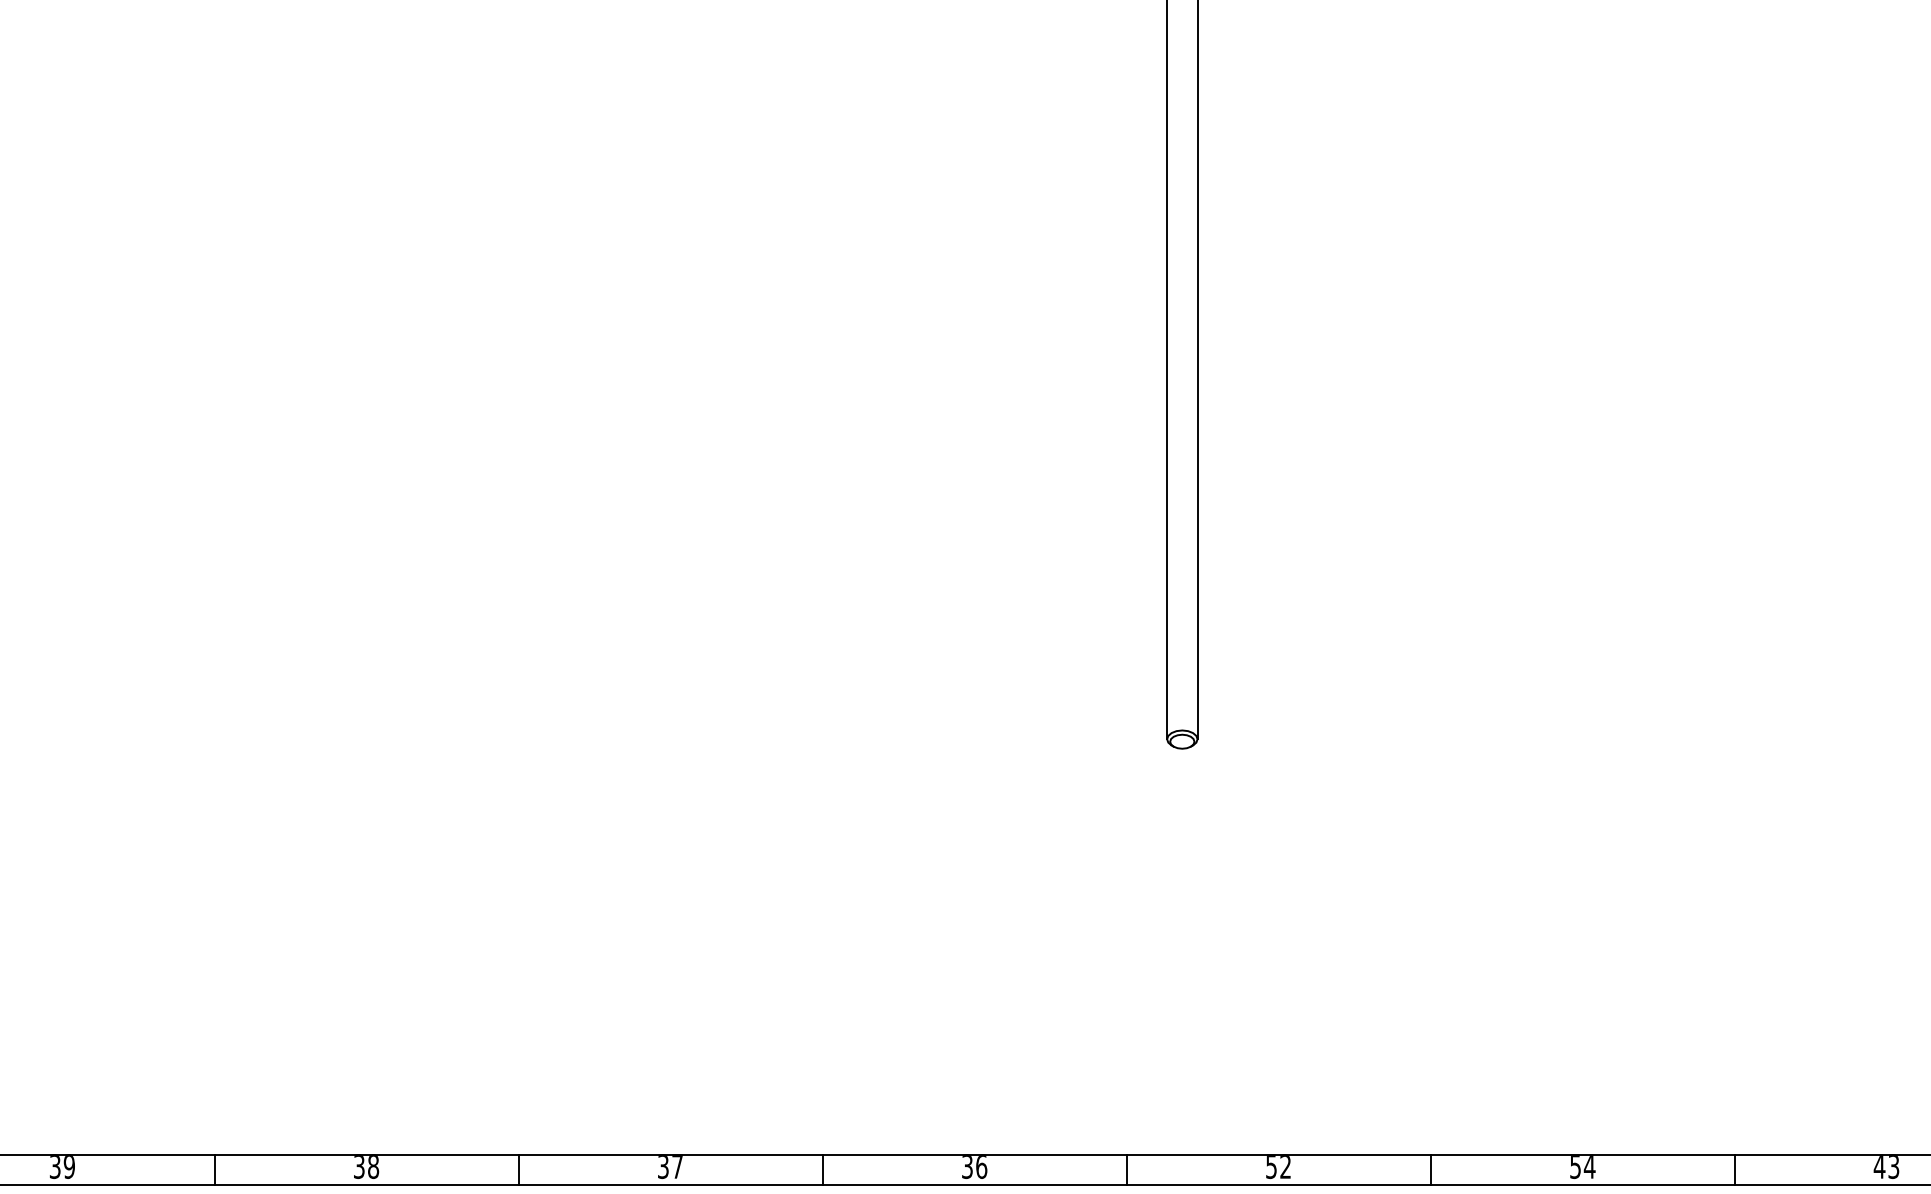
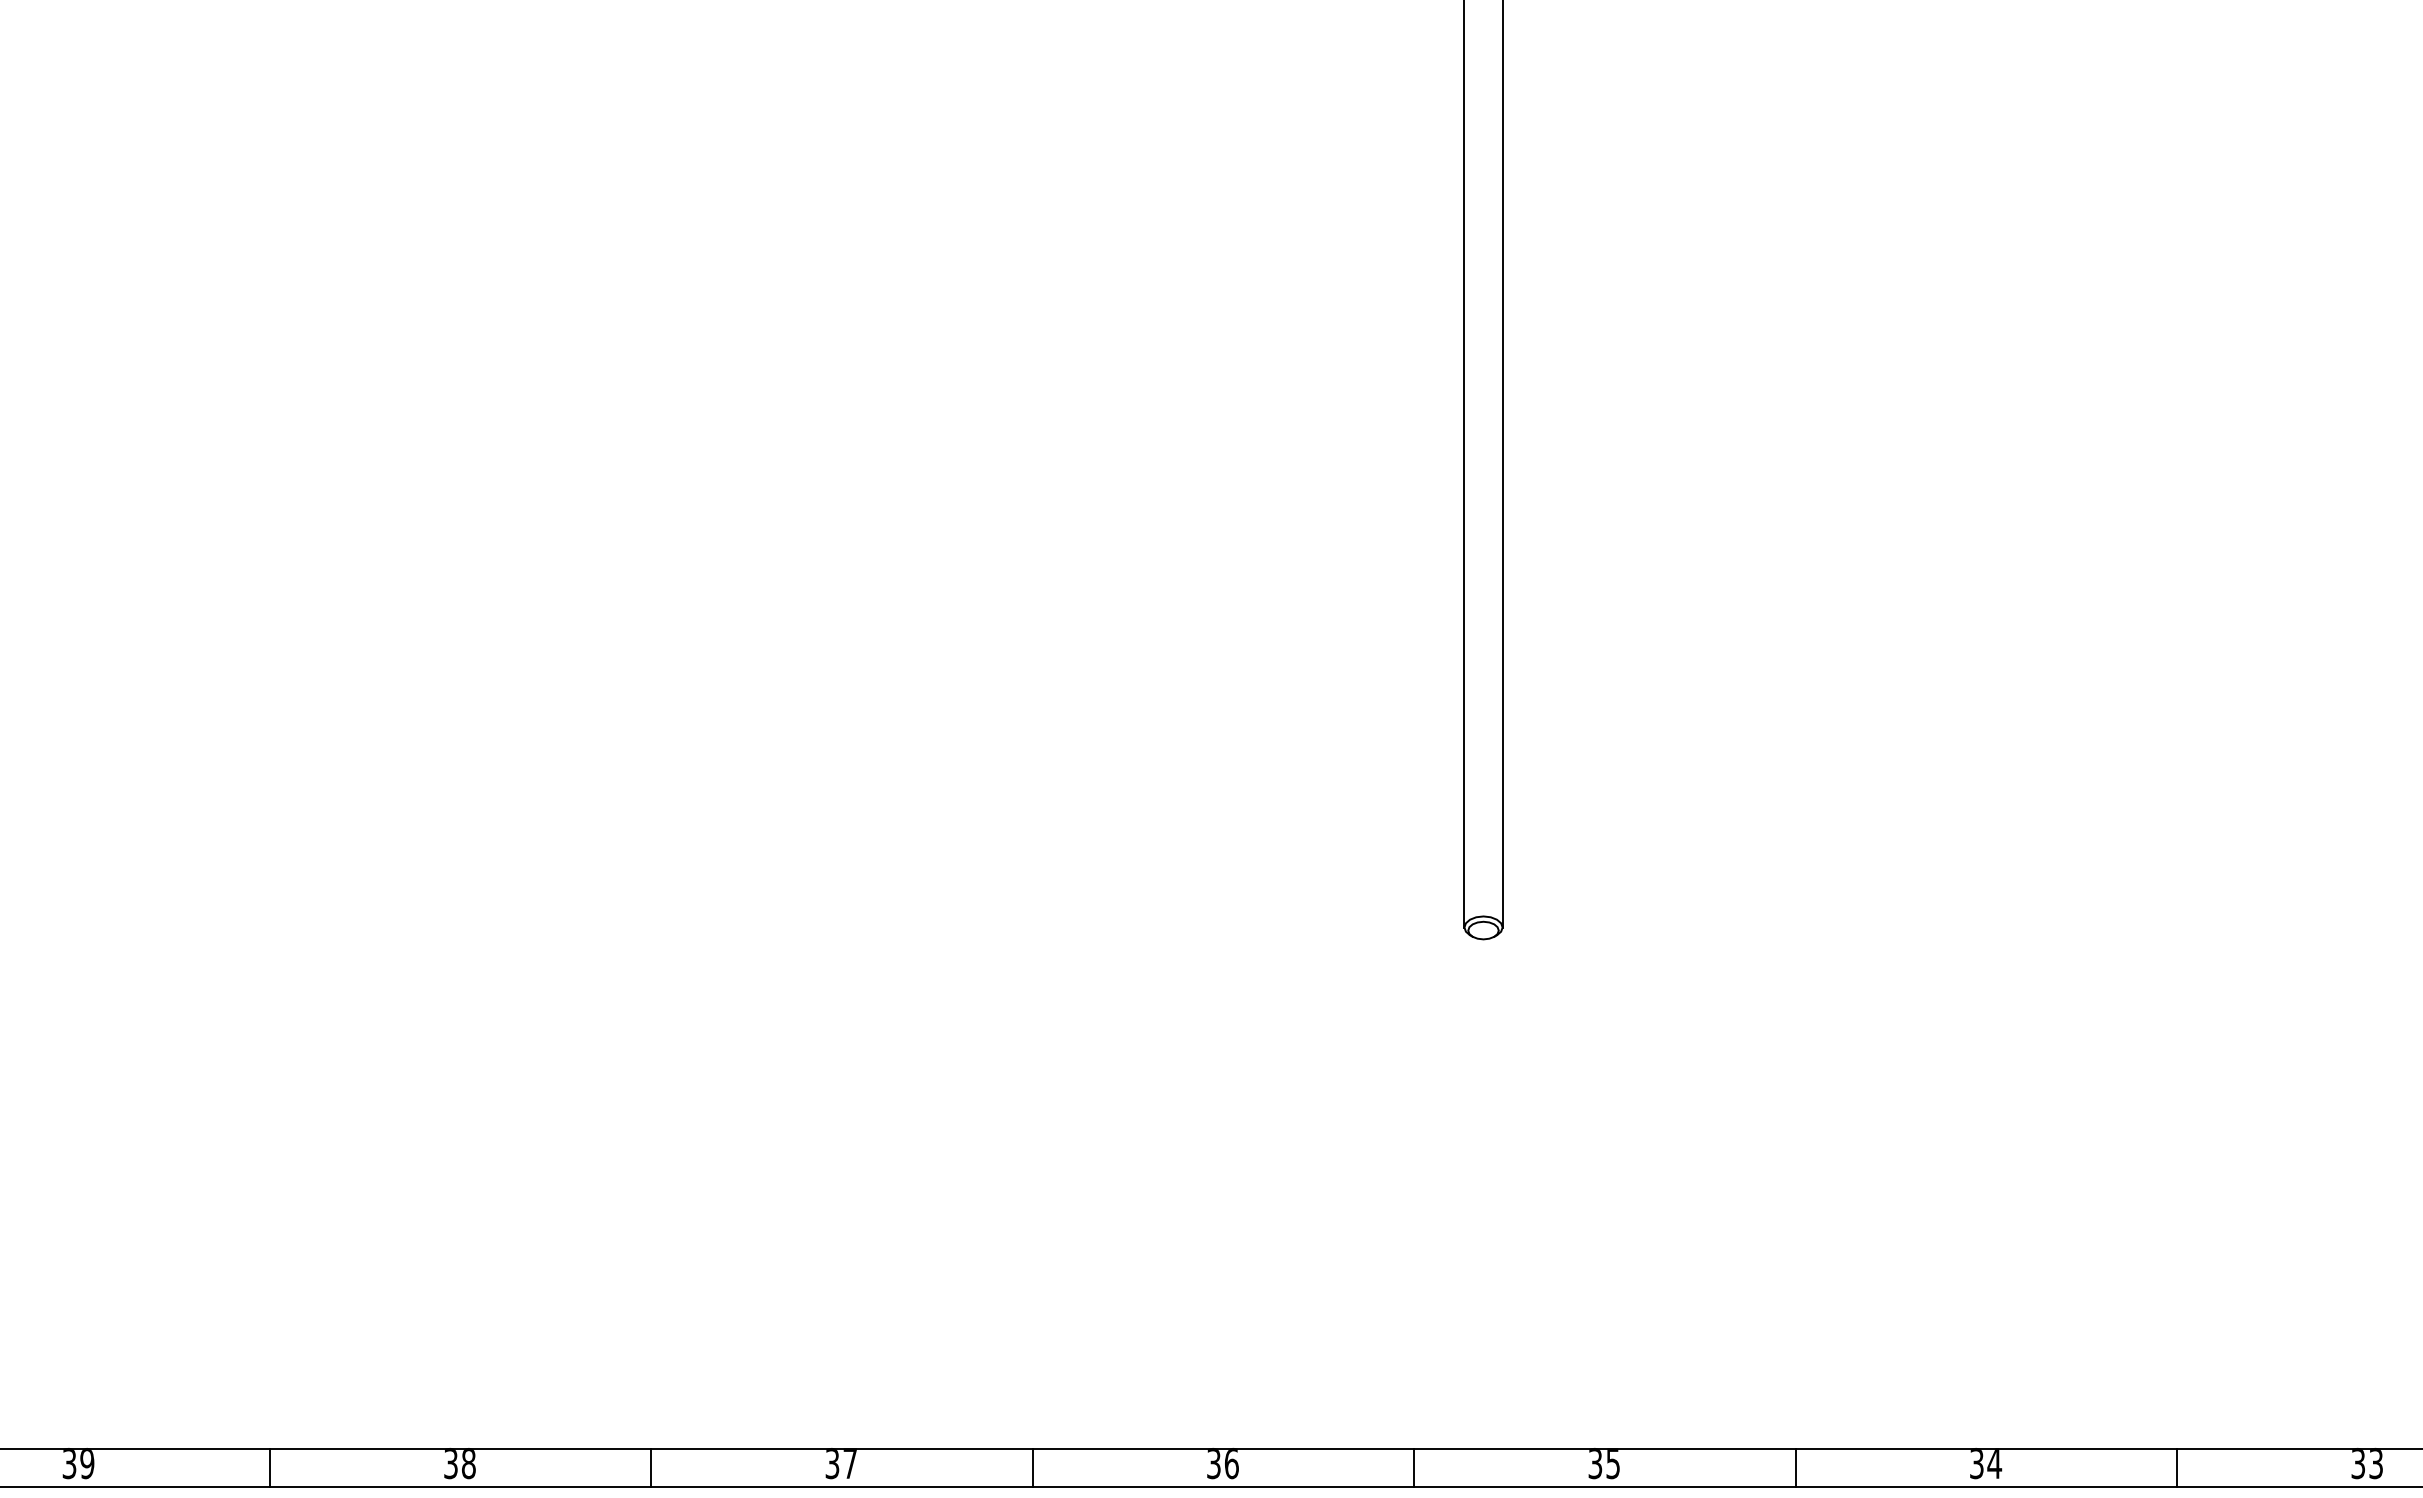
text: (1278, 1167) -> (1604, 1464), 52 -> 35
text: (1575, 1167) -> (1976, 1464), 54 -> 34
text: (1878, 1167) -> (2357, 1464), 43 -> 33

